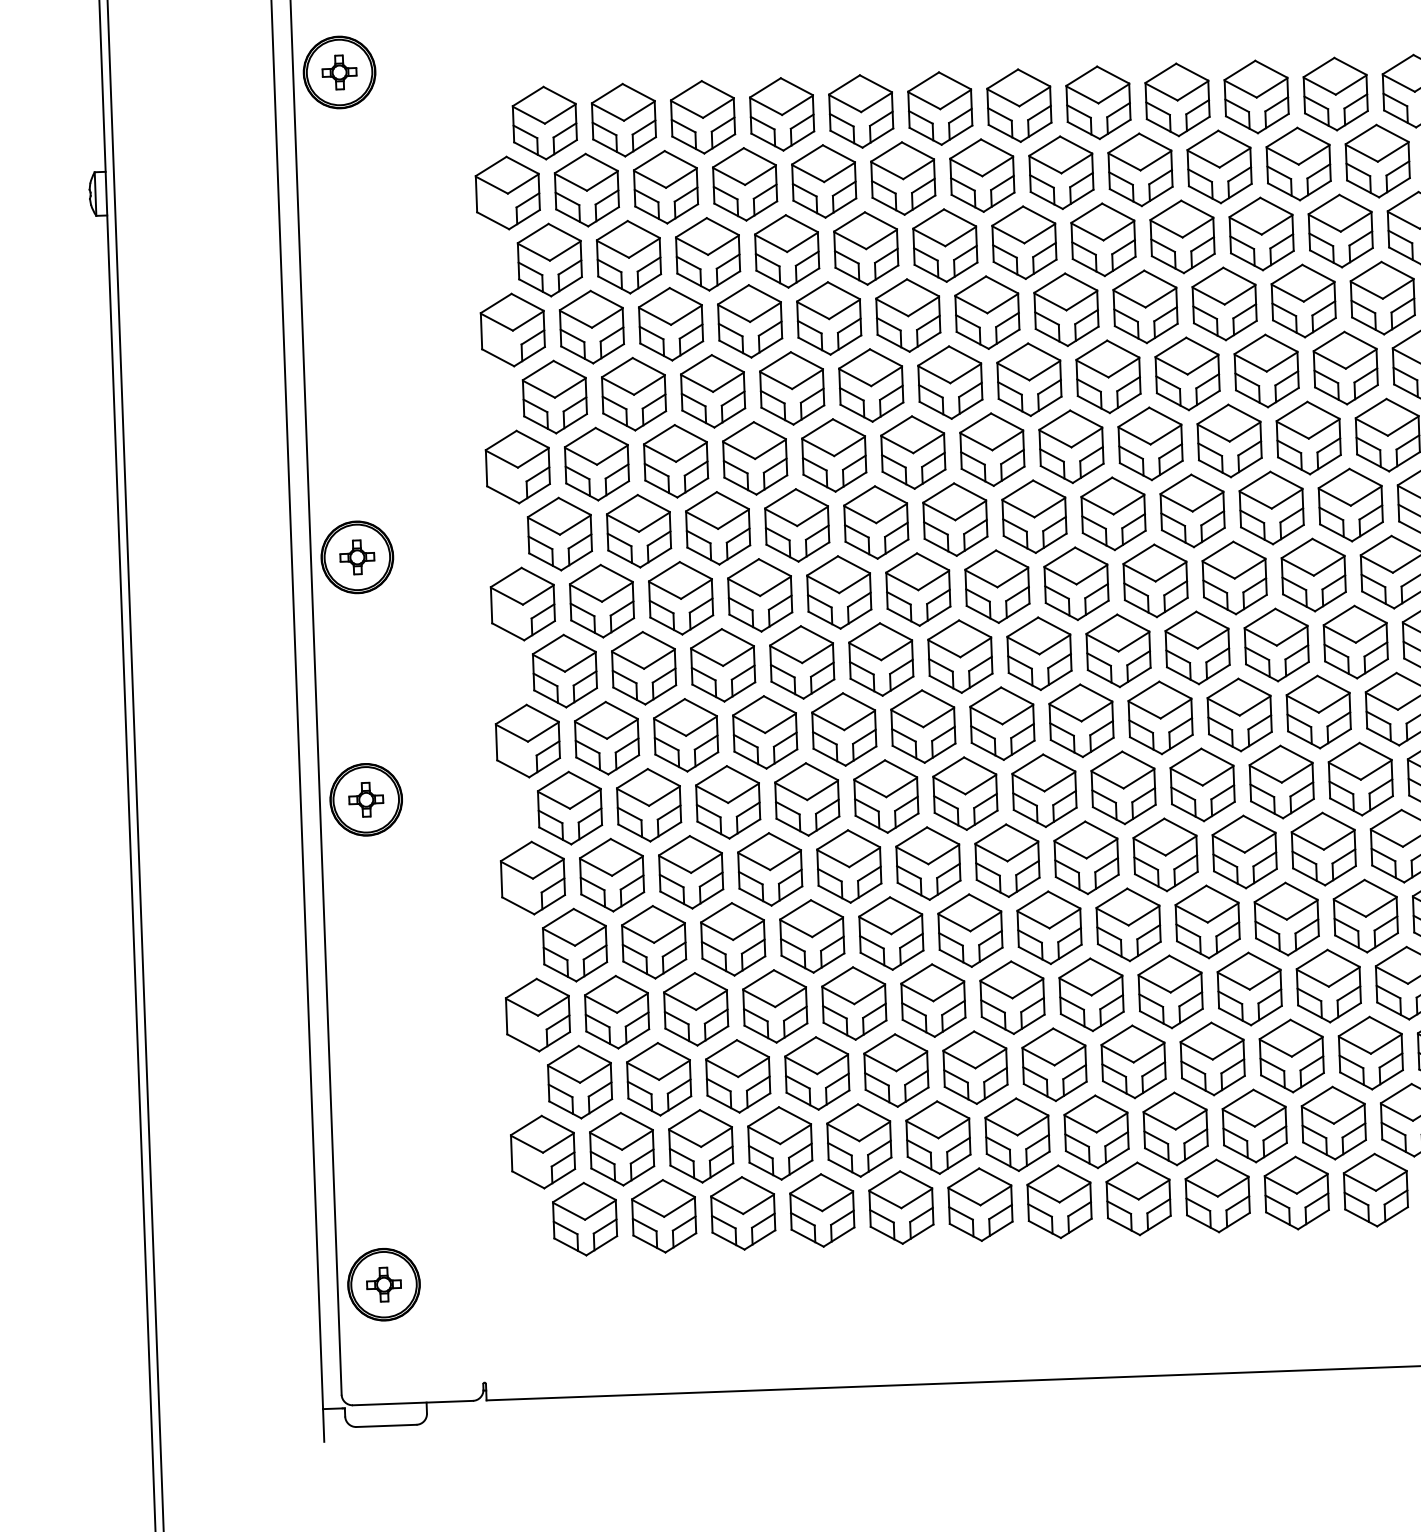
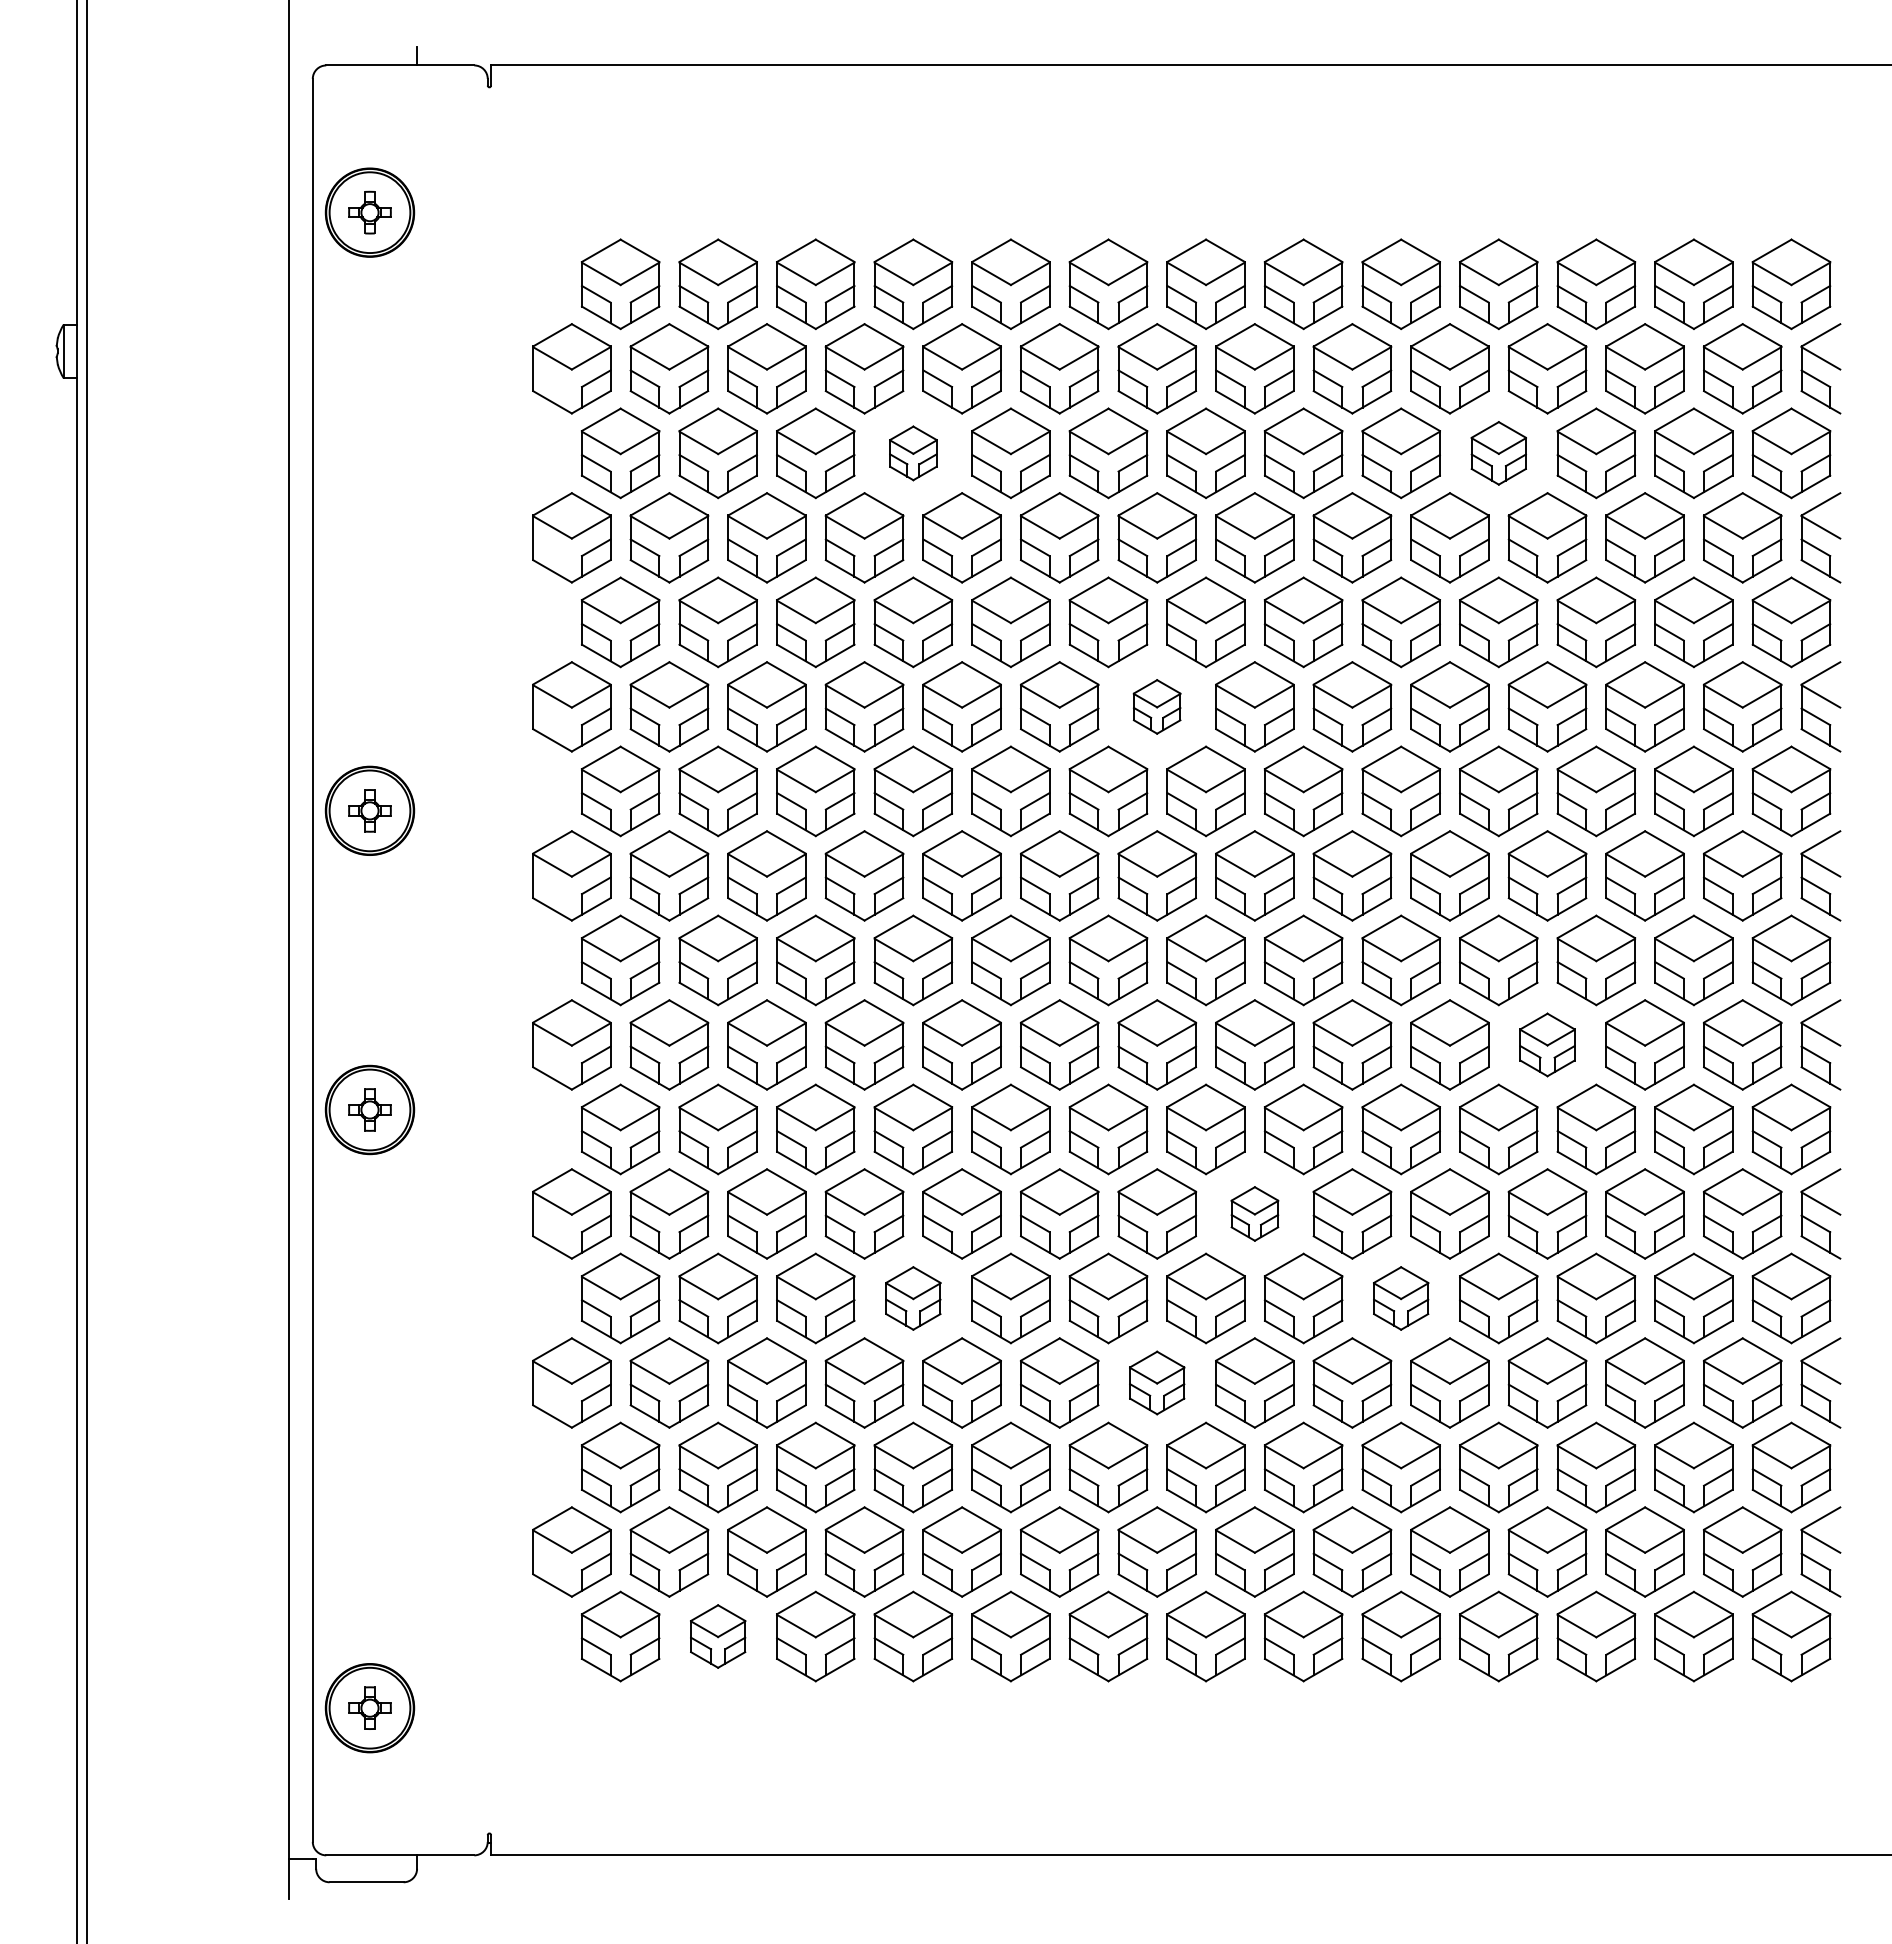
part: (1261, 234) -> (1498, 453), size x0.7
part: (787, 251) -> (913, 453), size x0.6
part: (991, 449) -> (1156, 706), size x0.6
part: (1318, 711) -> (1547, 1044), size x0.7
part: (1086, 857) -> (1254, 1213), size x0.6
part: (1207, 921) -> (1400, 1298), size x0.7
part: (812, 936) -> (913, 1298), size x0.7
part: (1011, 997) -> (1156, 1382), size x0.7
part: (663, 1216) -> (717, 1636), size x0.7

